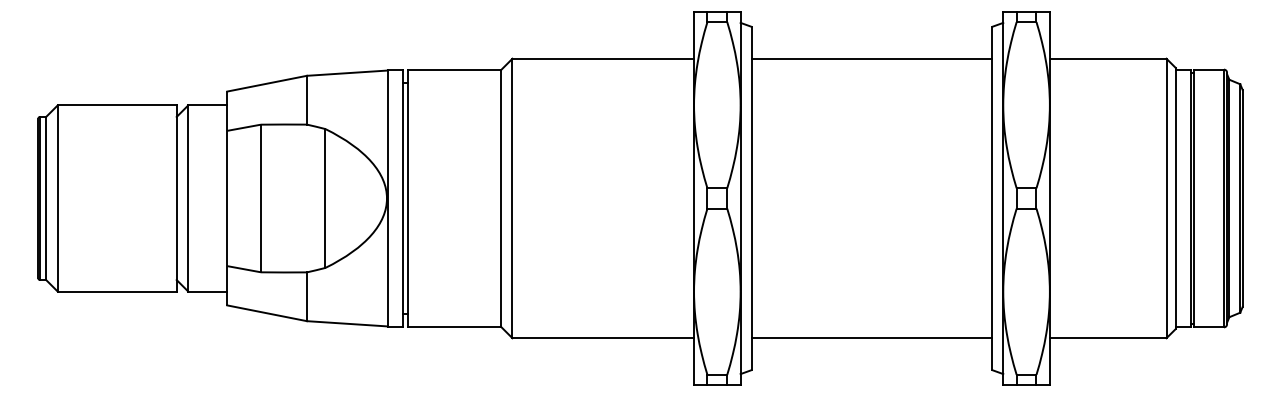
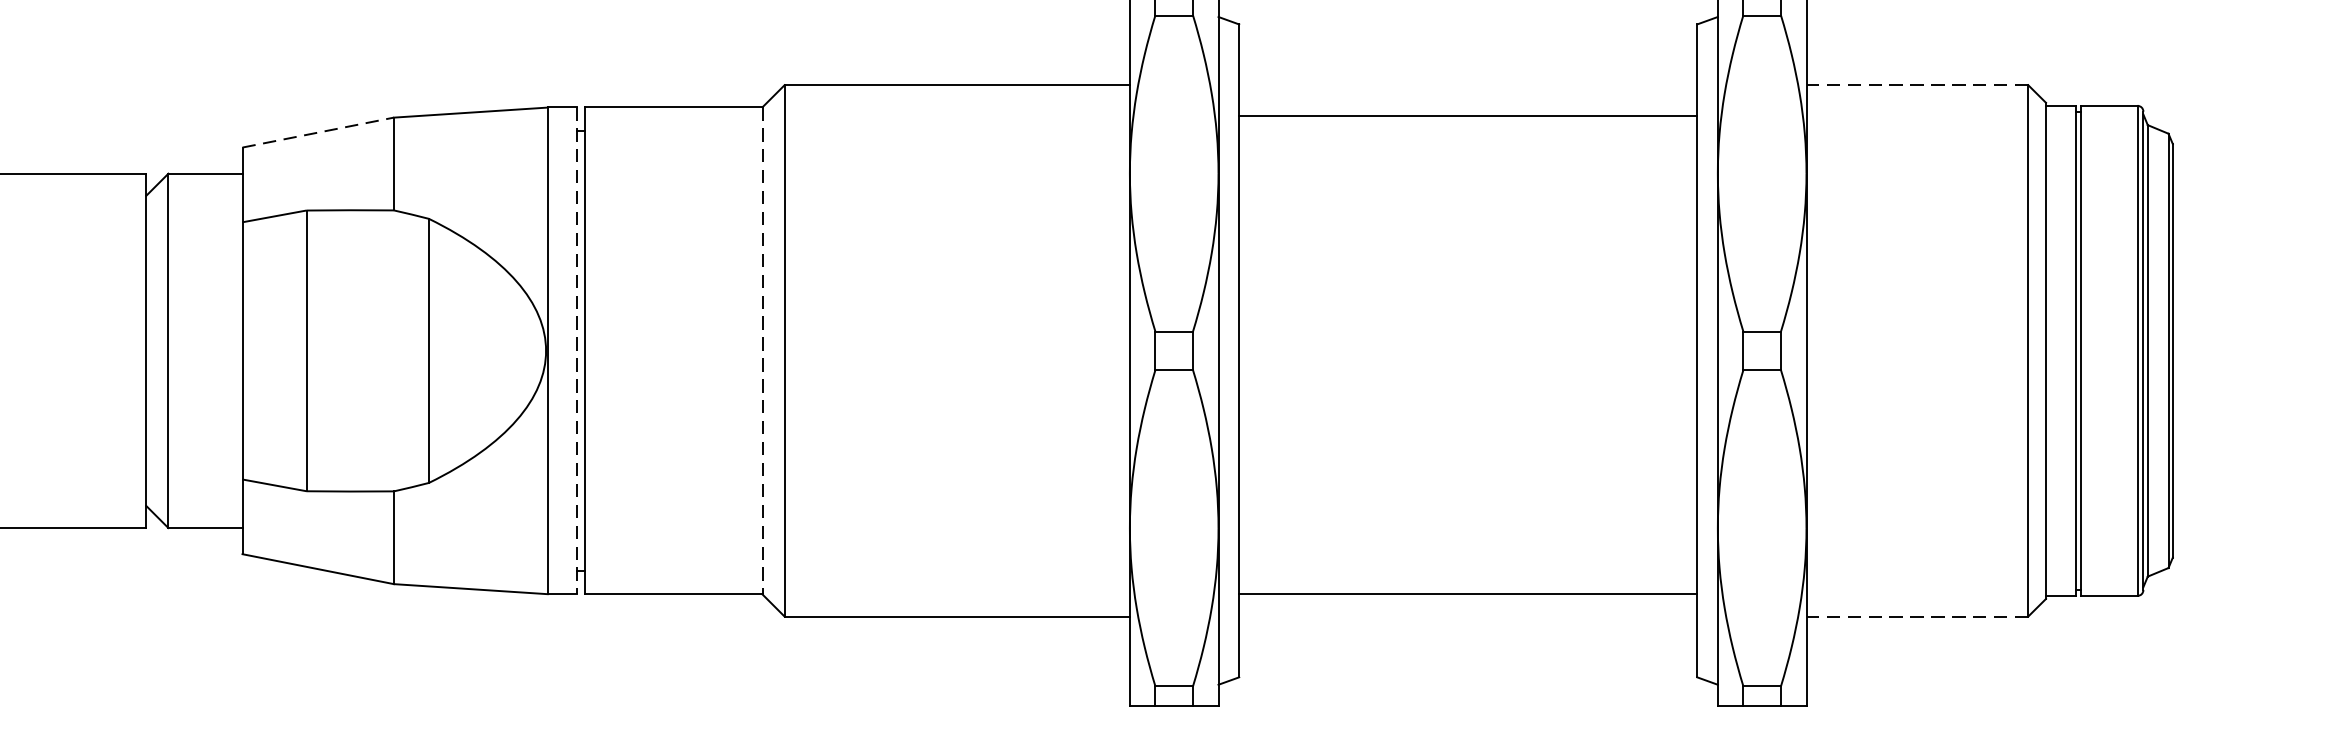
line: (871, 58) -> (1467, 115), moved
line: (1107, 58) -> (1916, 84), solid -> dashed
line: (267, 83) -> (318, 132), solid -> dashed
line: (403, 198) -> (577, 350), solid -> dashed
line: (500, 198) -> (761, 350), solid -> dashed
line: (871, 338) -> (1467, 594), moved
line: (1107, 338) -> (1916, 617), solid -> dashed

